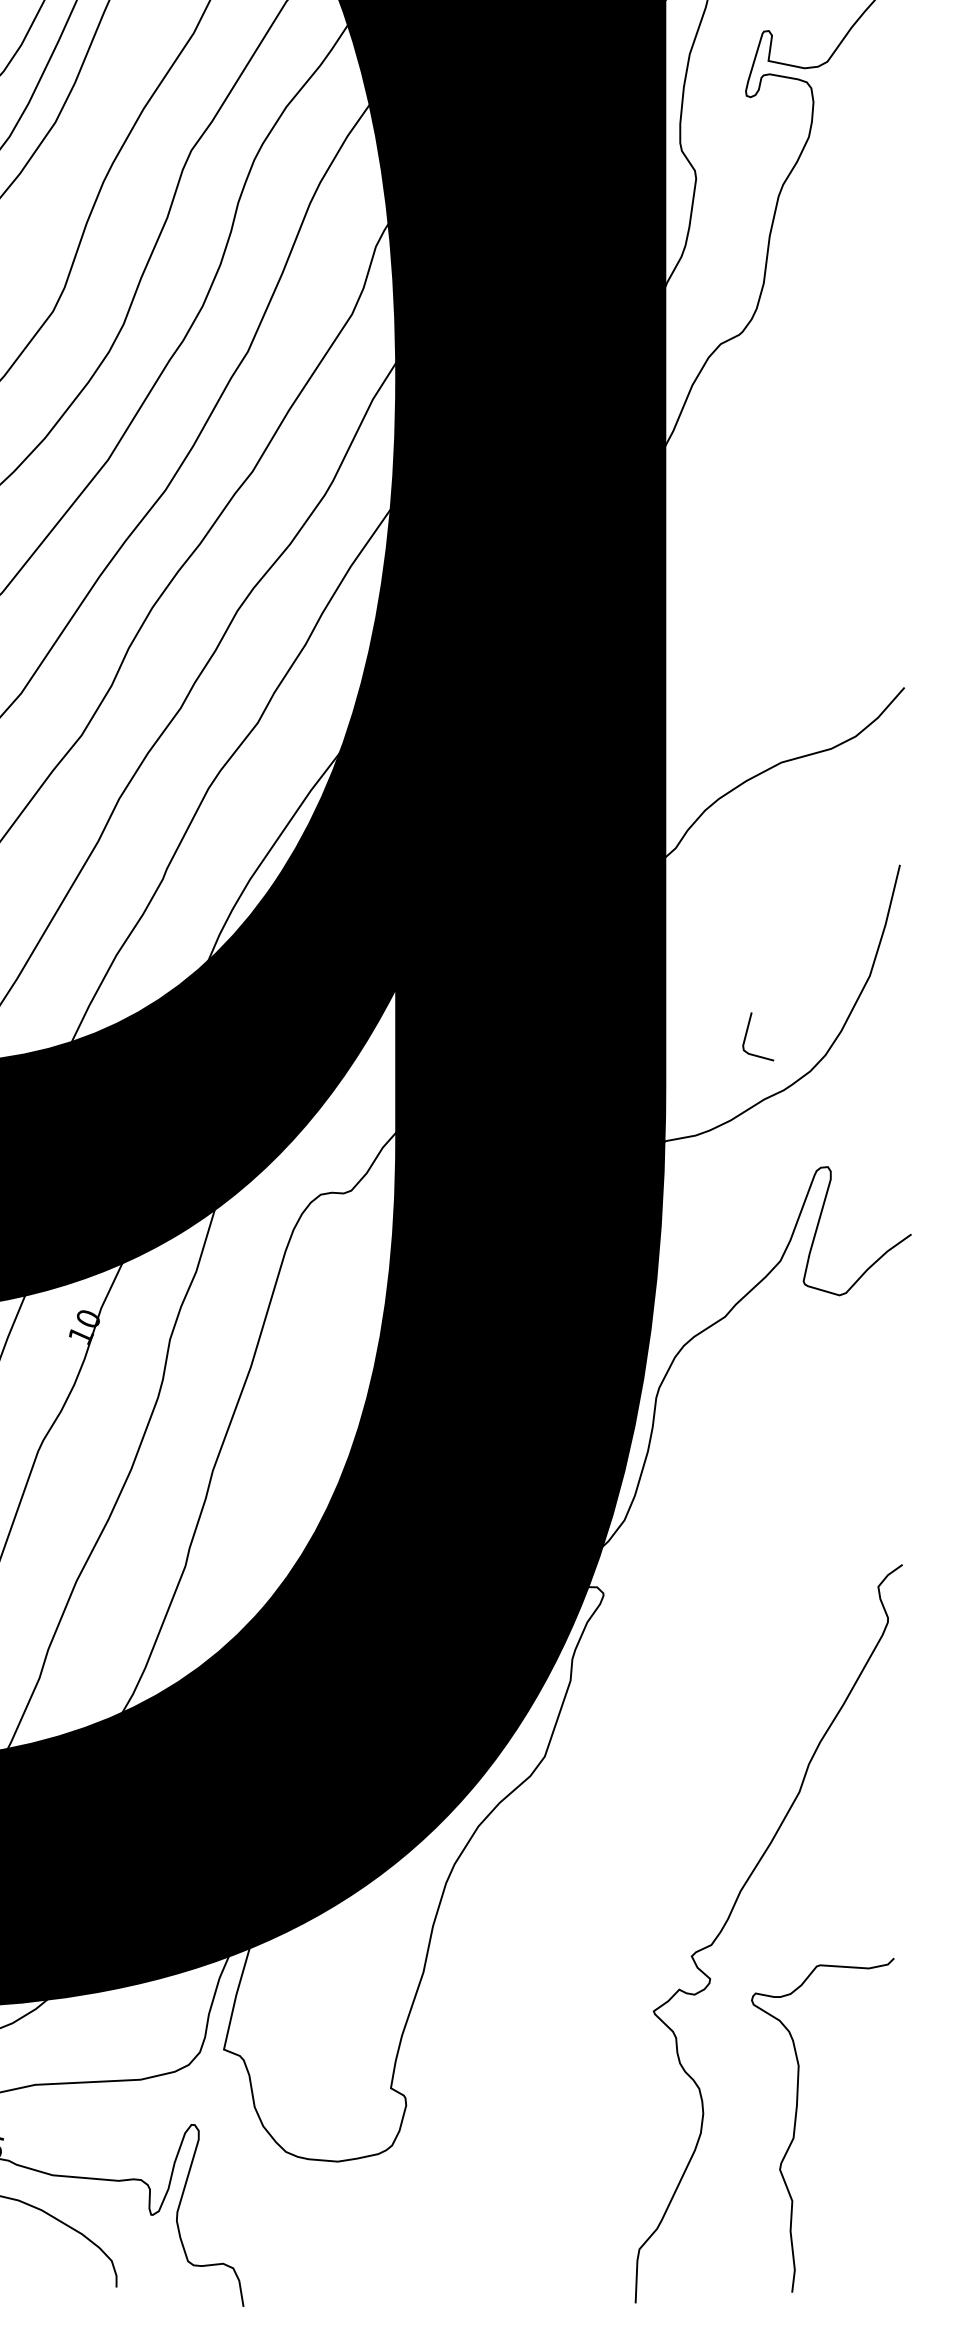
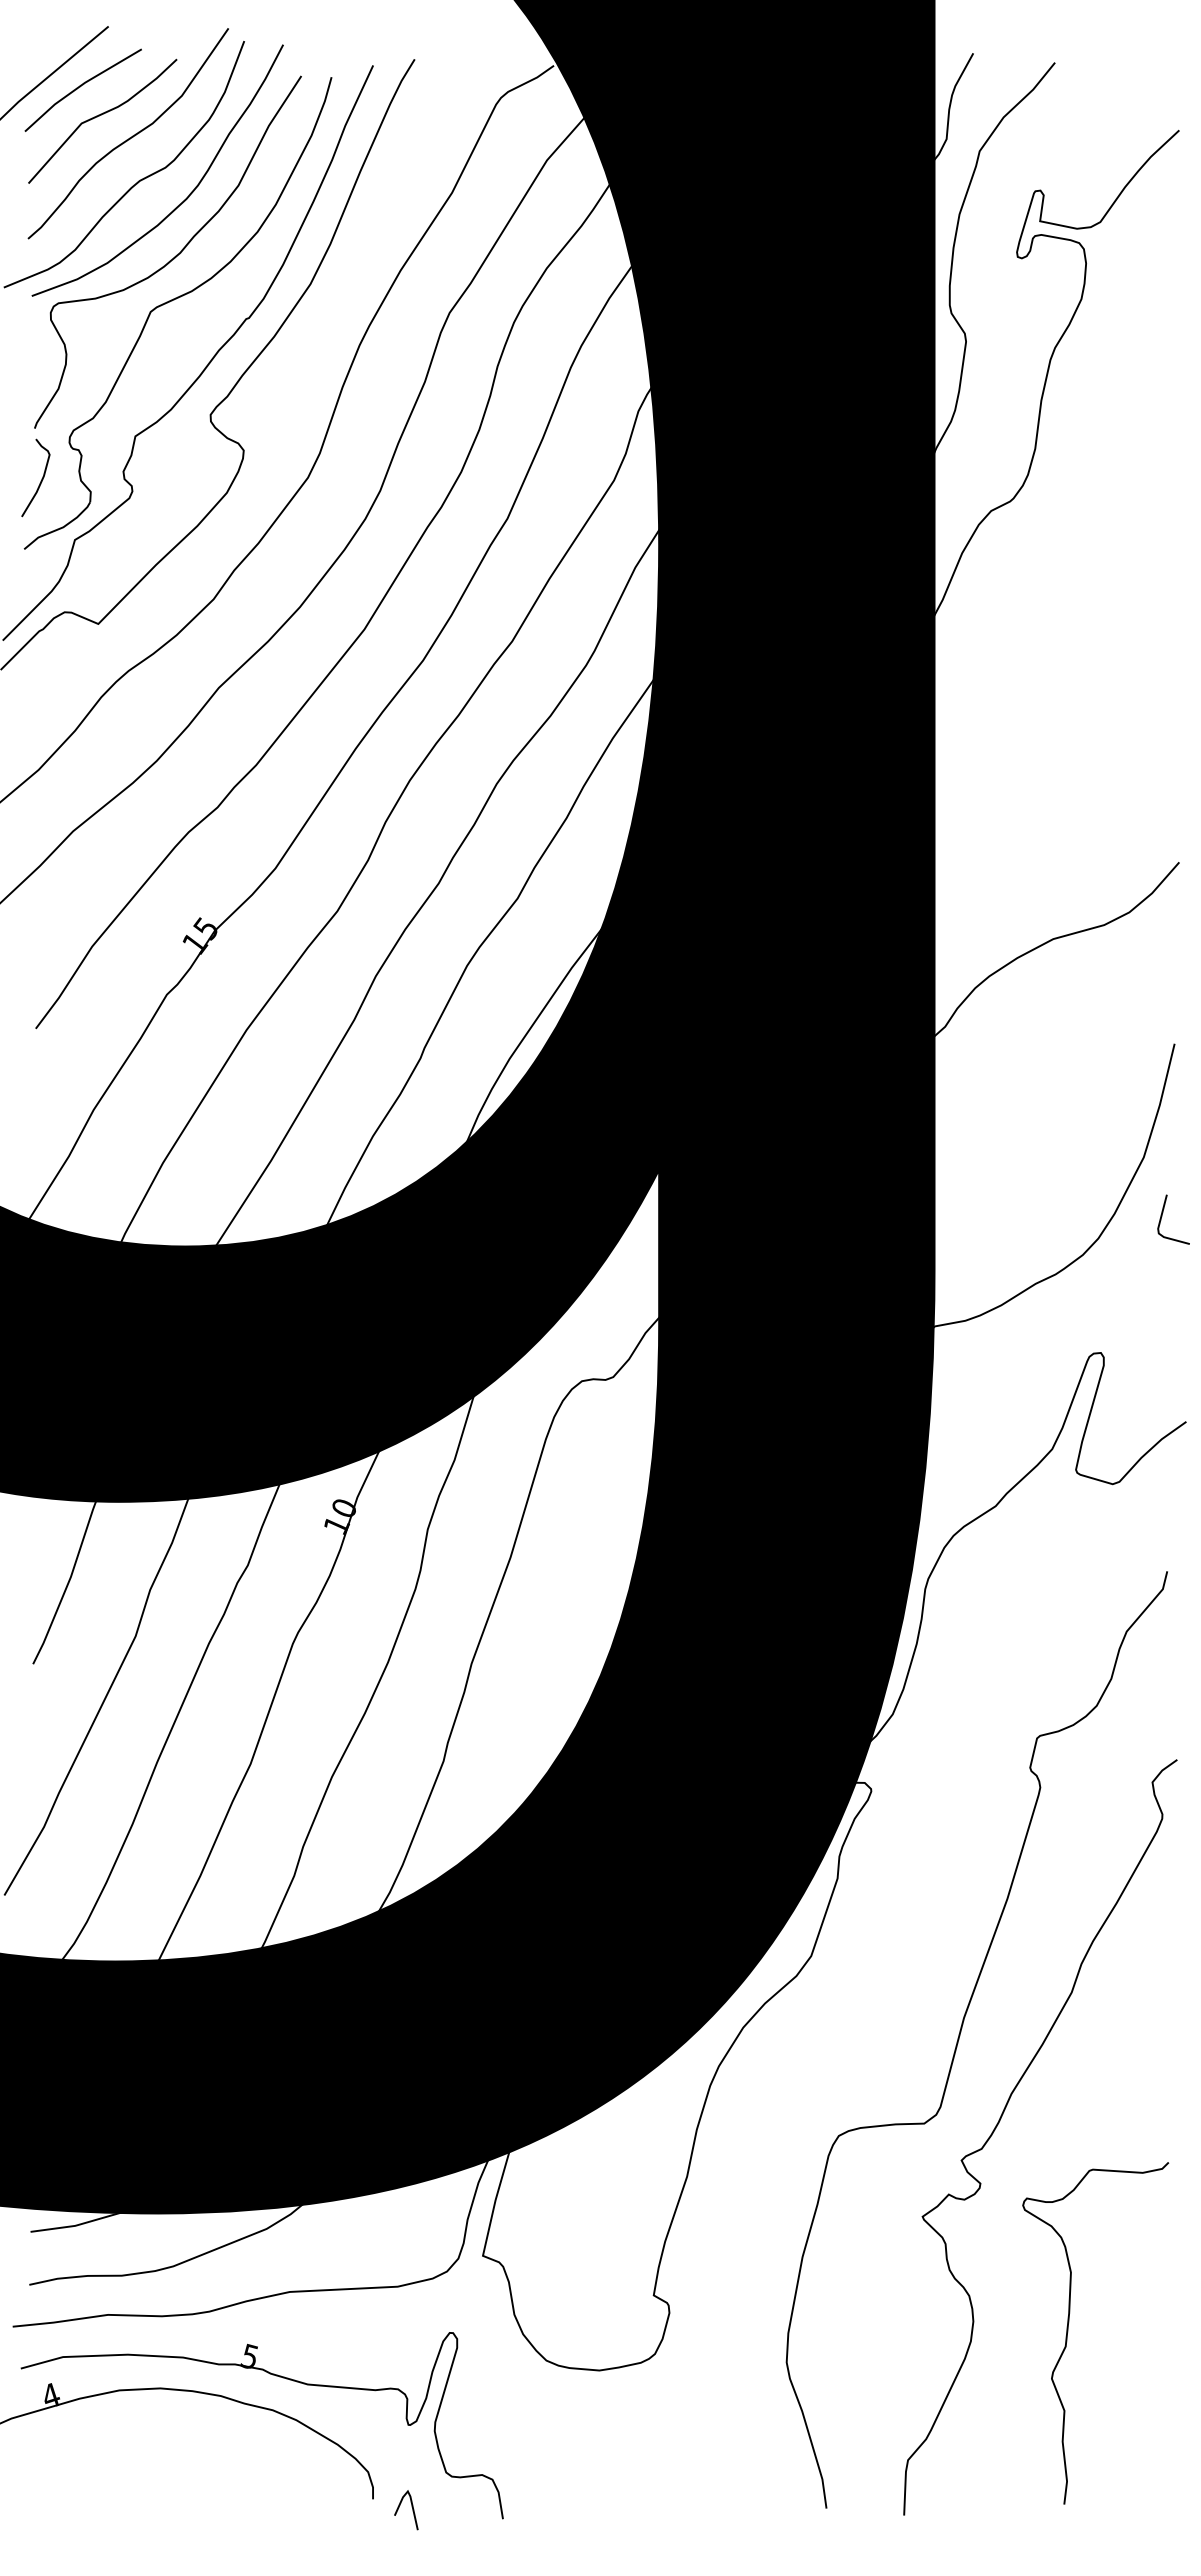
line: (747, 1033) -> (1162, 1216), moved
curve: (690, 1835) -> (960, 2036), added
line: (154, 2295) -> (411, 2507), added

